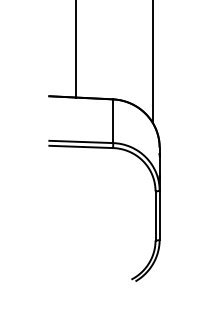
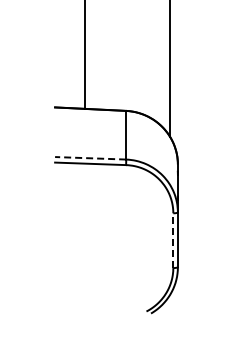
line: (81, 142) -> (90, 158), solid -> dashed
line: (155, 215) -> (173, 240), solid -> dashed

